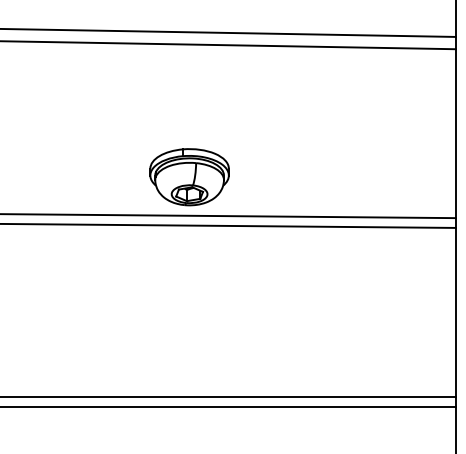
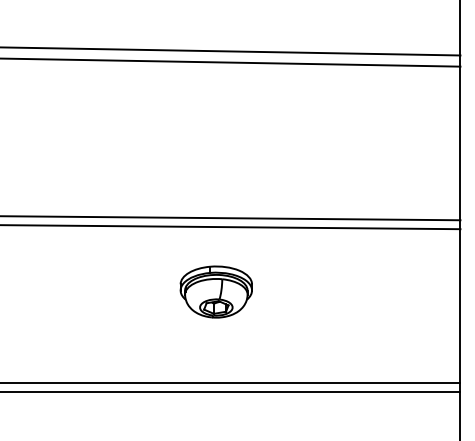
part: (188, 176) -> (215, 291), moved

